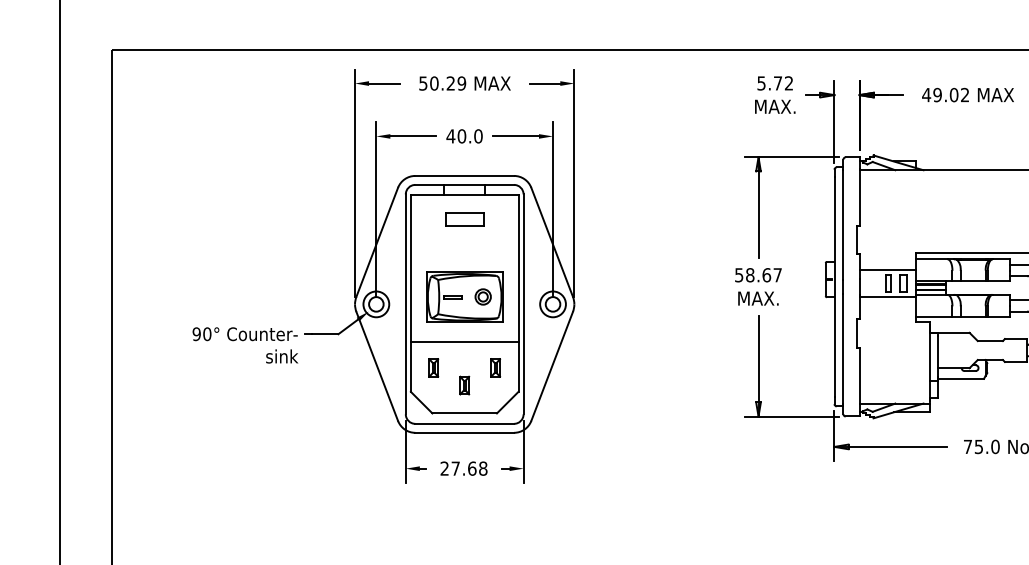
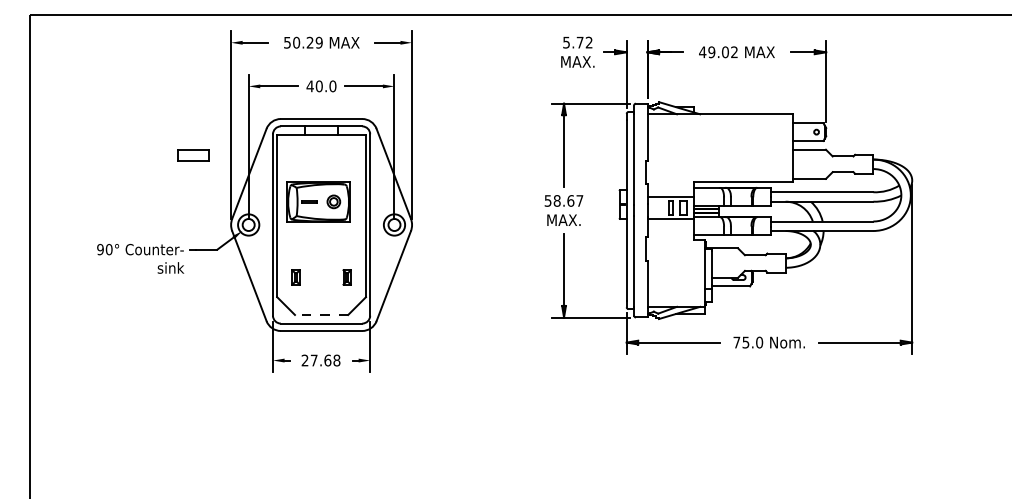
part: (464, 220) -> (193, 155), moved
part: (464, 296) -> (318, 201), moved
line: (464, 341) -> (321, 255), removed
part: (464, 384) -> (321, 291), removed
line: (464, 412) -> (321, 314), solid -> dashed

